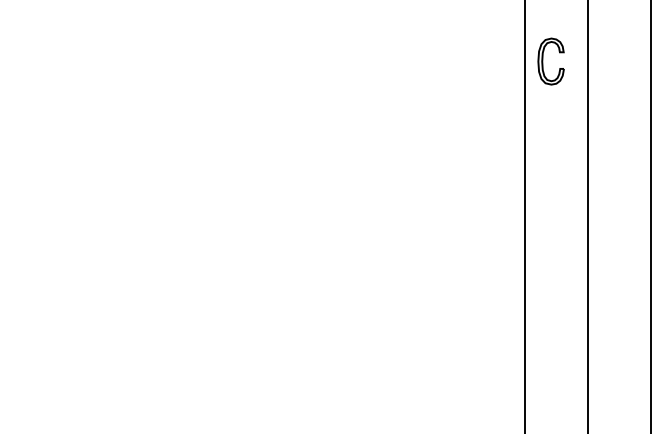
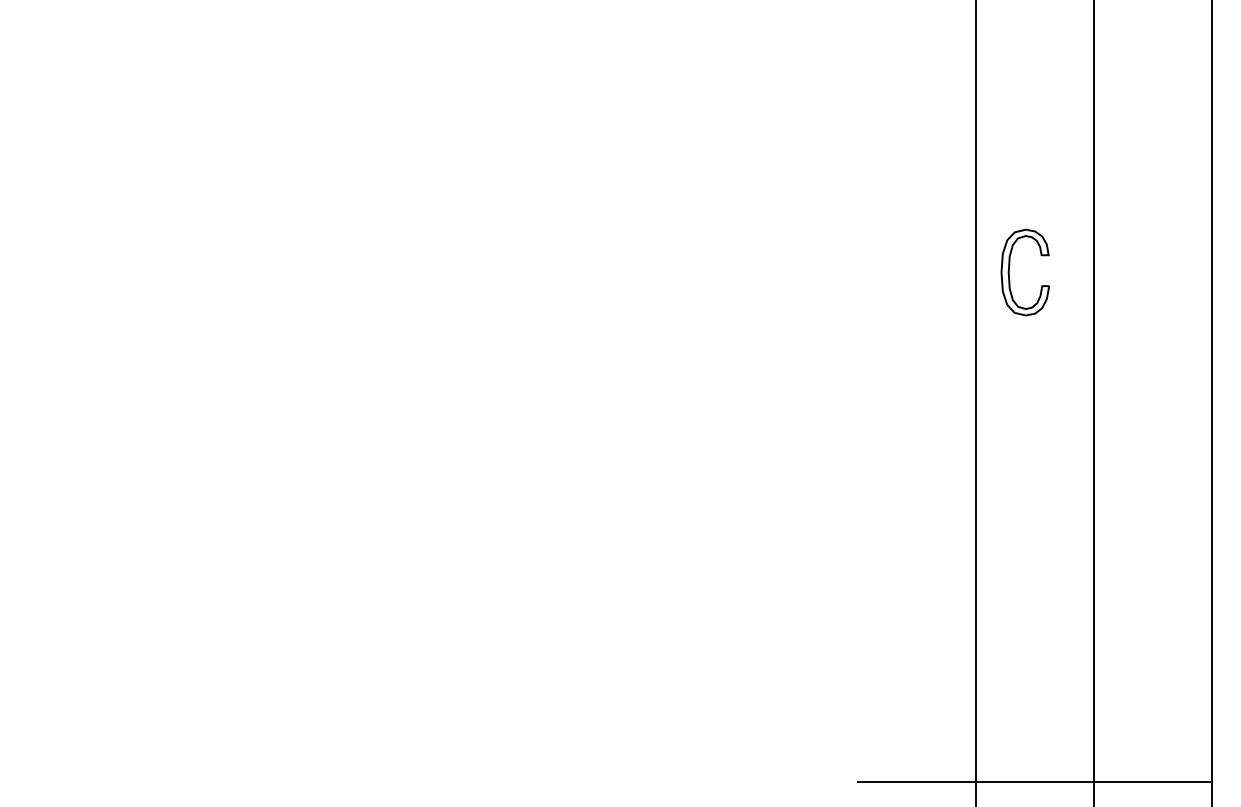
part: (543, 61) -> (1011, 272), moved
line: (556, 420) -> (1035, 781), added

